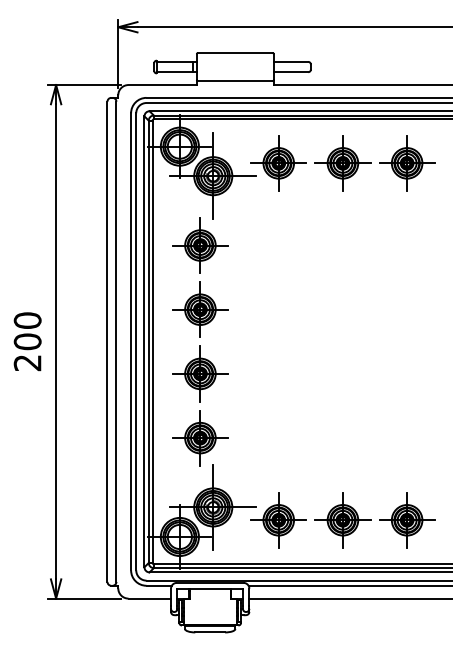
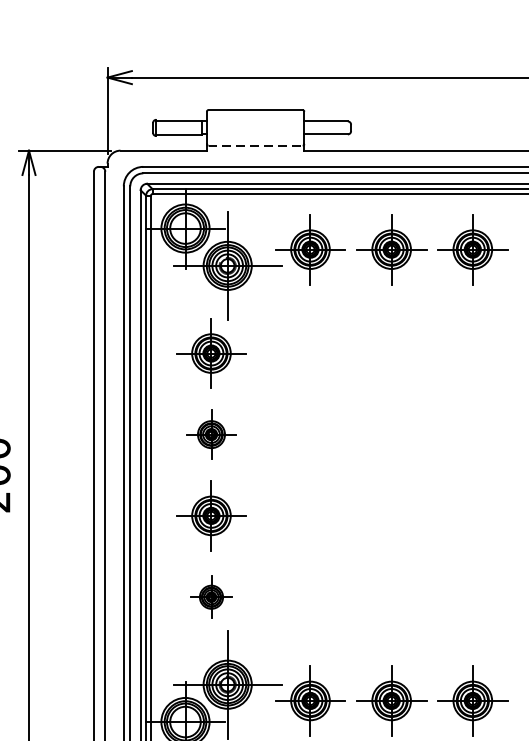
line: (235, 81) -> (255, 146), solid -> dashed
part: (200, 309) -> (211, 434), size x0.7
part: (200, 438) -> (211, 597), size x0.6

